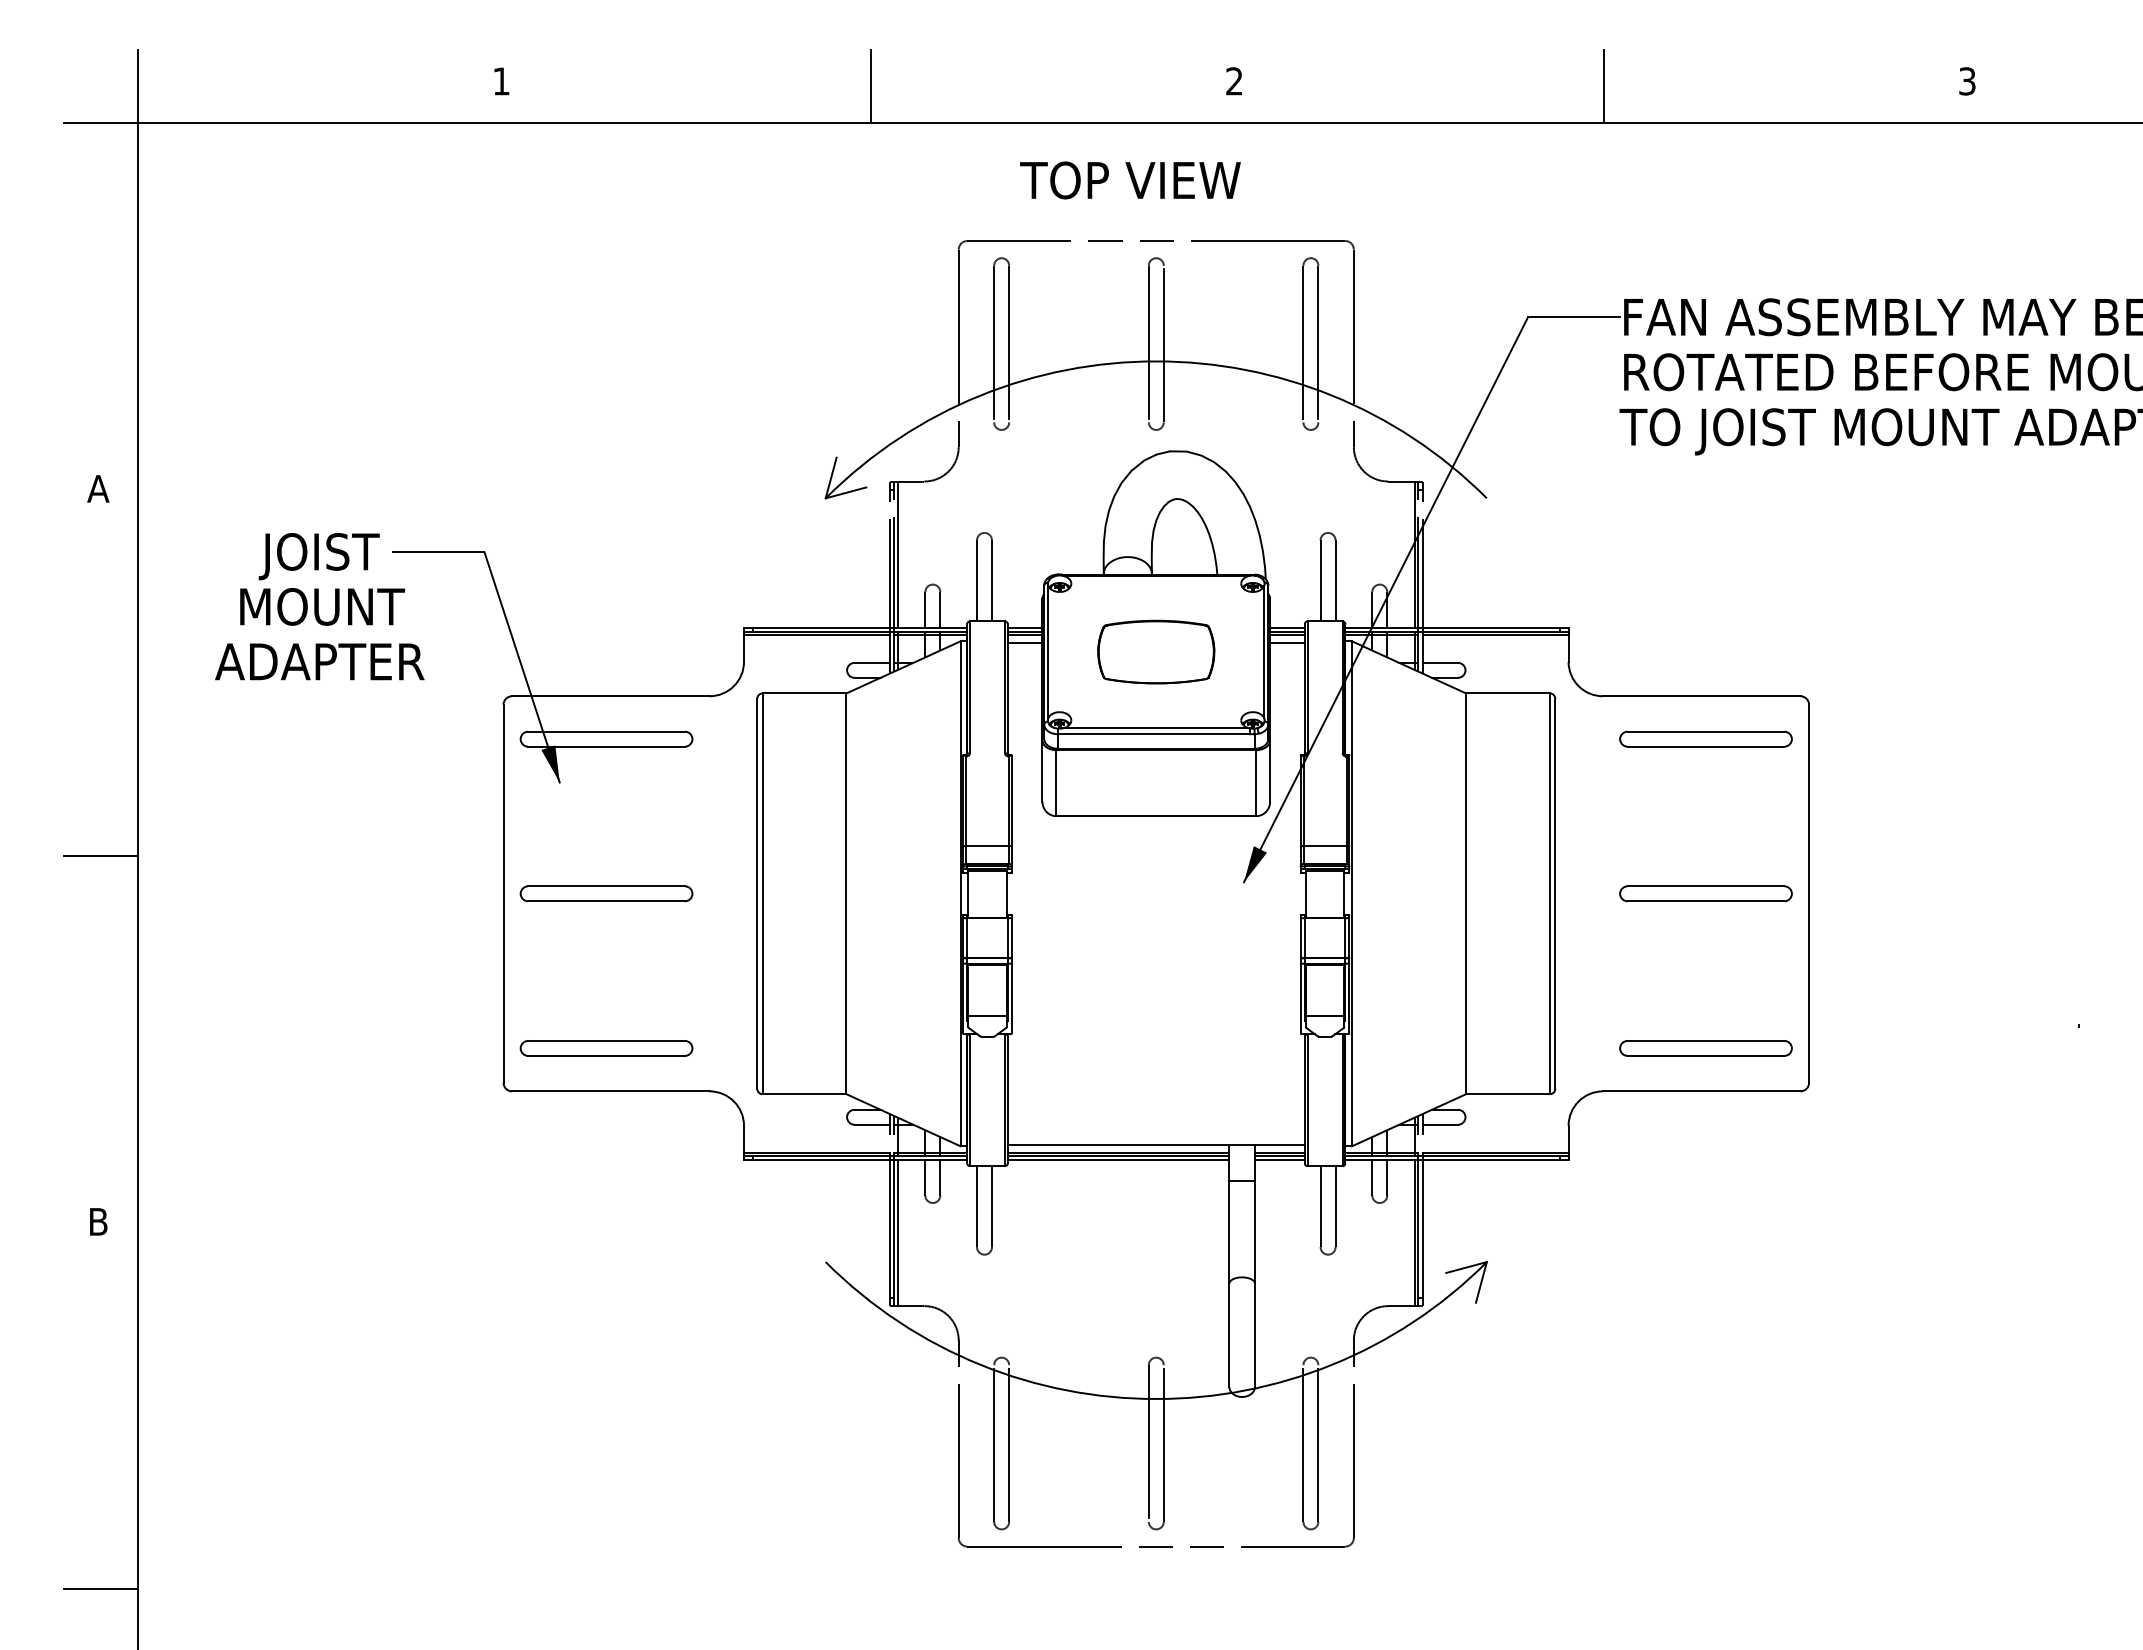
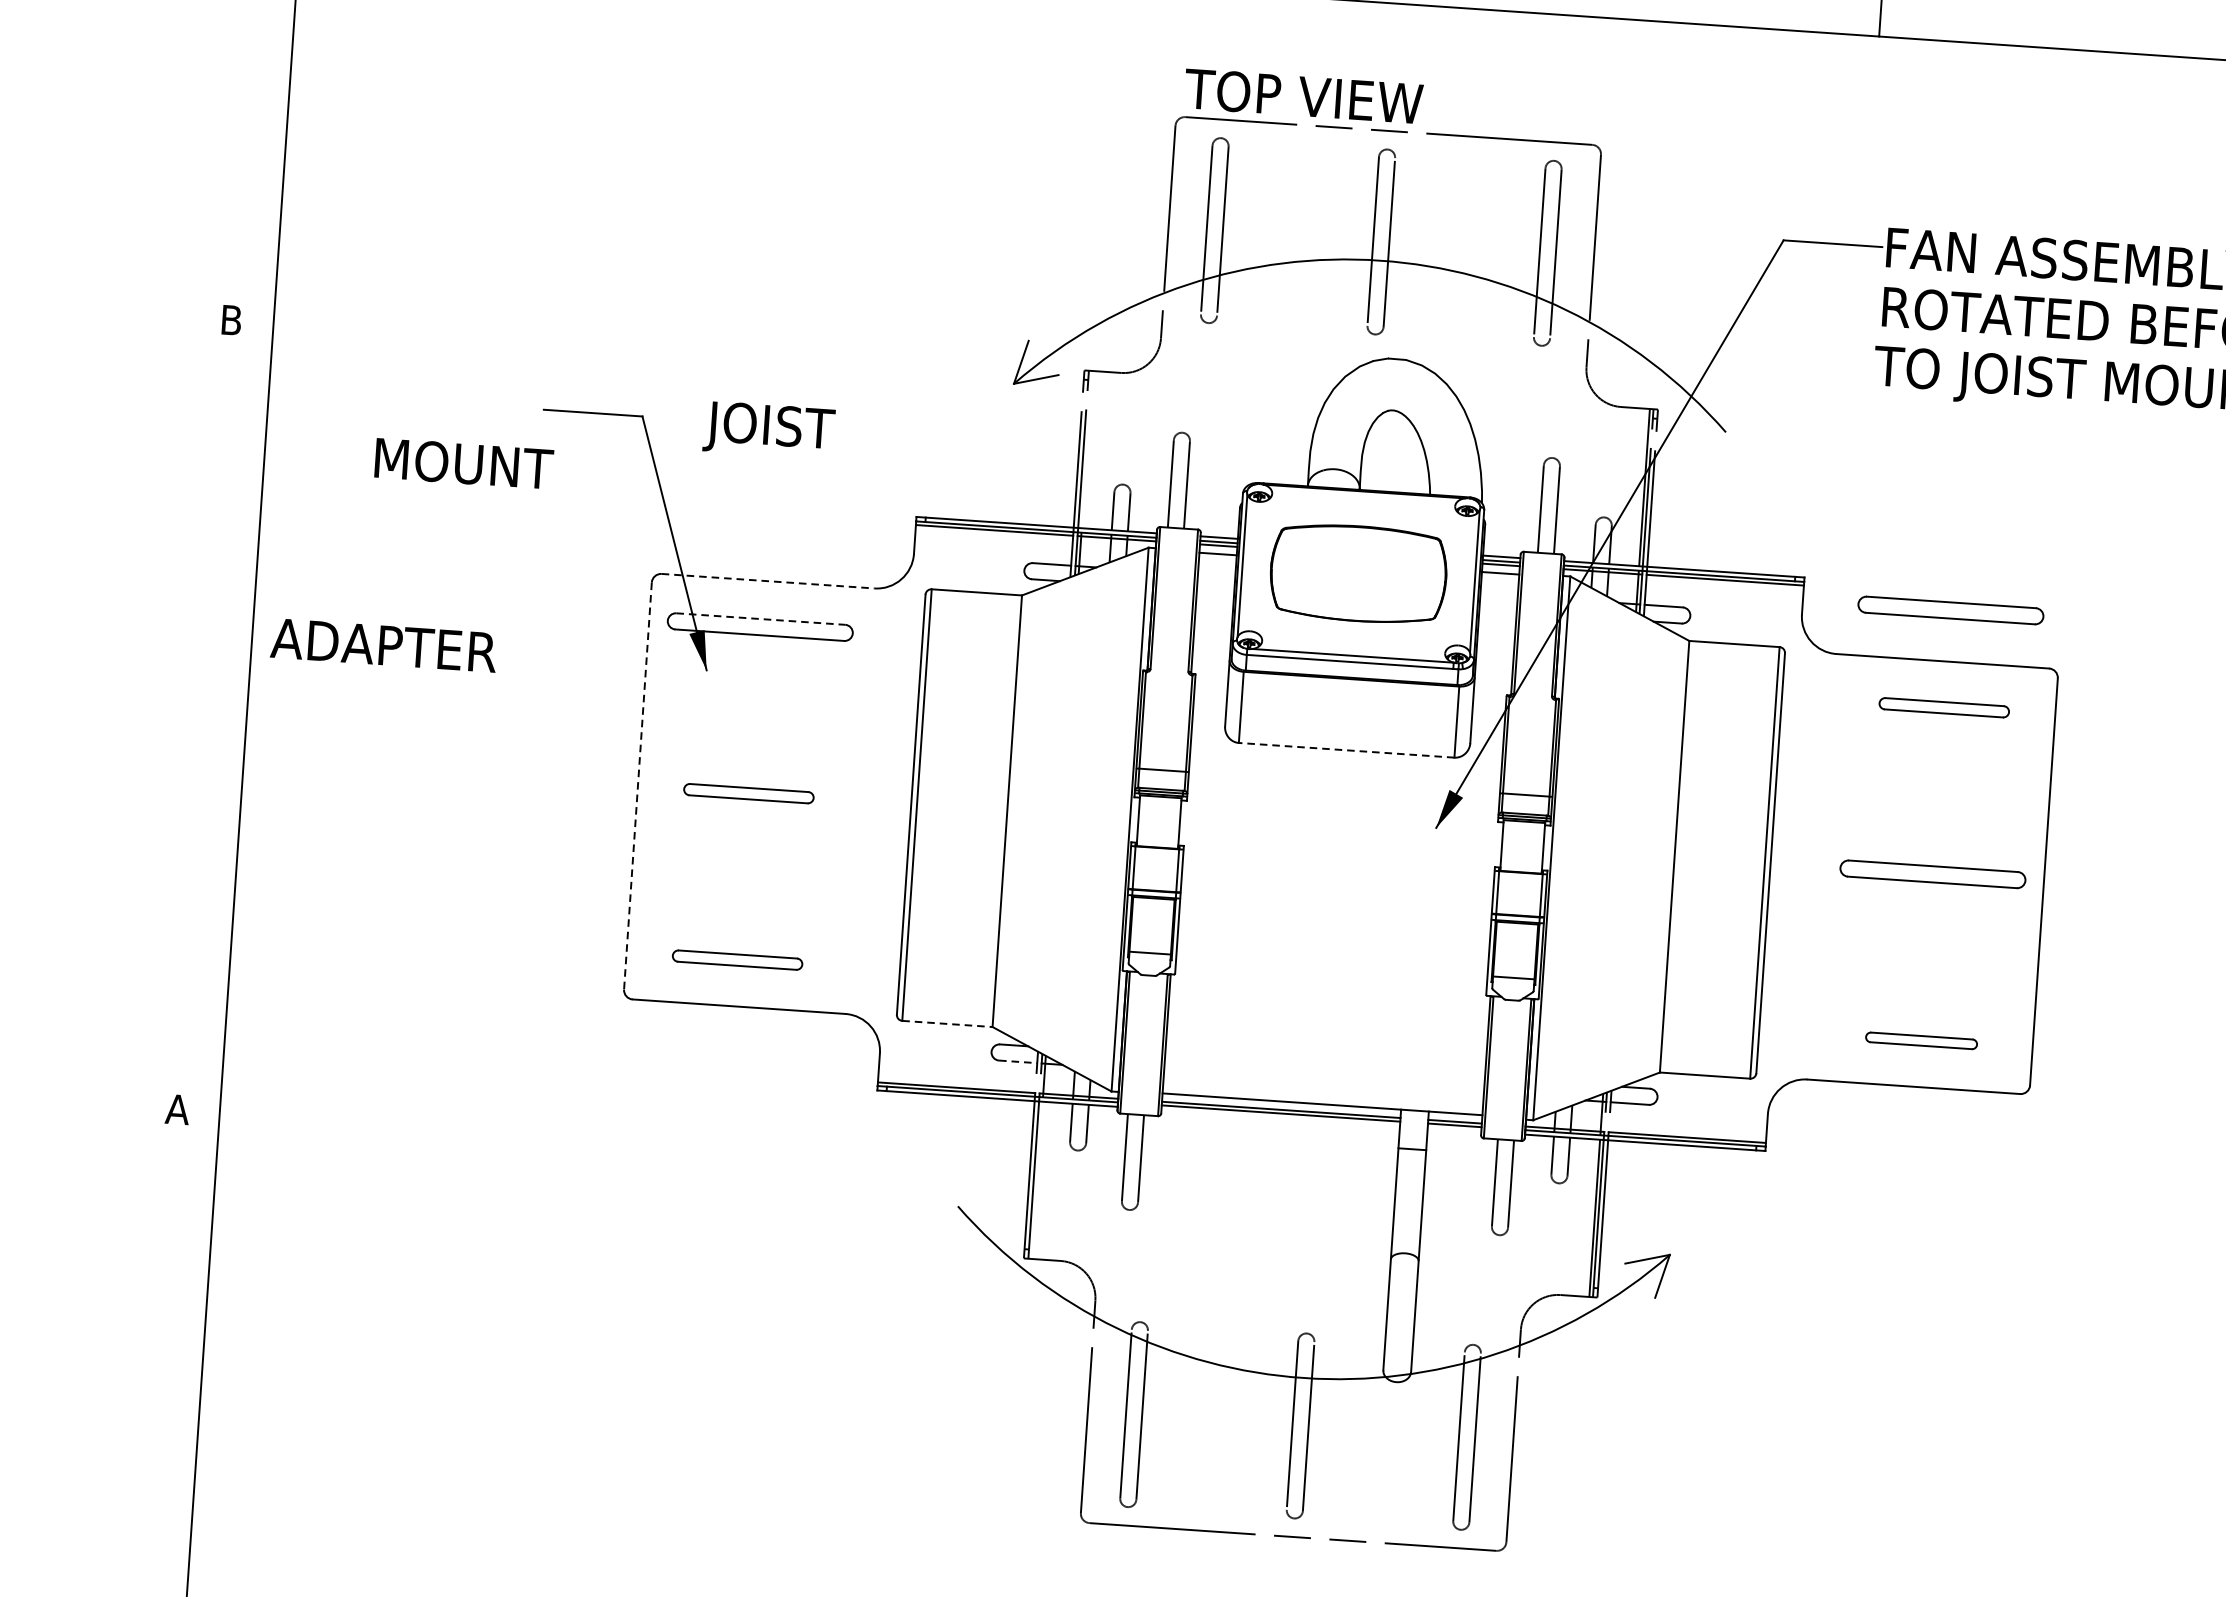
text: (1130, 180) -> (1303, 96), moved
text: (98, 488) -> (231, 319), A -> B
line: (897, 554) -> (1087, 449), removed
text: (318, 556) -> (768, 430), moved
part: (1705, 648) -> (1950, 610), added
part: (1156, 651) -> (1358, 573), size x1.4
text: (319, 661) -> (383, 645), moved
line: (610, 696) -> (767, 581), solid -> dashed
line: (607, 731) -> (761, 618), solid -> dashed
part: (1705, 738) -> (1943, 707), size x0.7
line: (1155, 816) -> (1345, 750), solid -> dashed
line: (100, 855) -> (206, 715), removed
line: (503, 893) -> (637, 785), solid -> dashed
part: (606, 893) -> (748, 793), size x0.7
part: (606, 1048) -> (737, 960), size x0.7
part: (1705, 1048) -> (1921, 1040), size x0.6
line: (804, 1094) -> (947, 1024), solid -> dashed
line: (872, 1124) -> (1018, 1061), solid -> dashed
line: (1118, 1160) -> (1280, 1118), removed
line: (1279, 1160) -> (1454, 1130), removed
text: (98, 1221) -> (177, 1109), B -> A
line: (897, 1233) -> (1037, 1180), removed
line: (100, 1588) -> (152, 1504), removed

